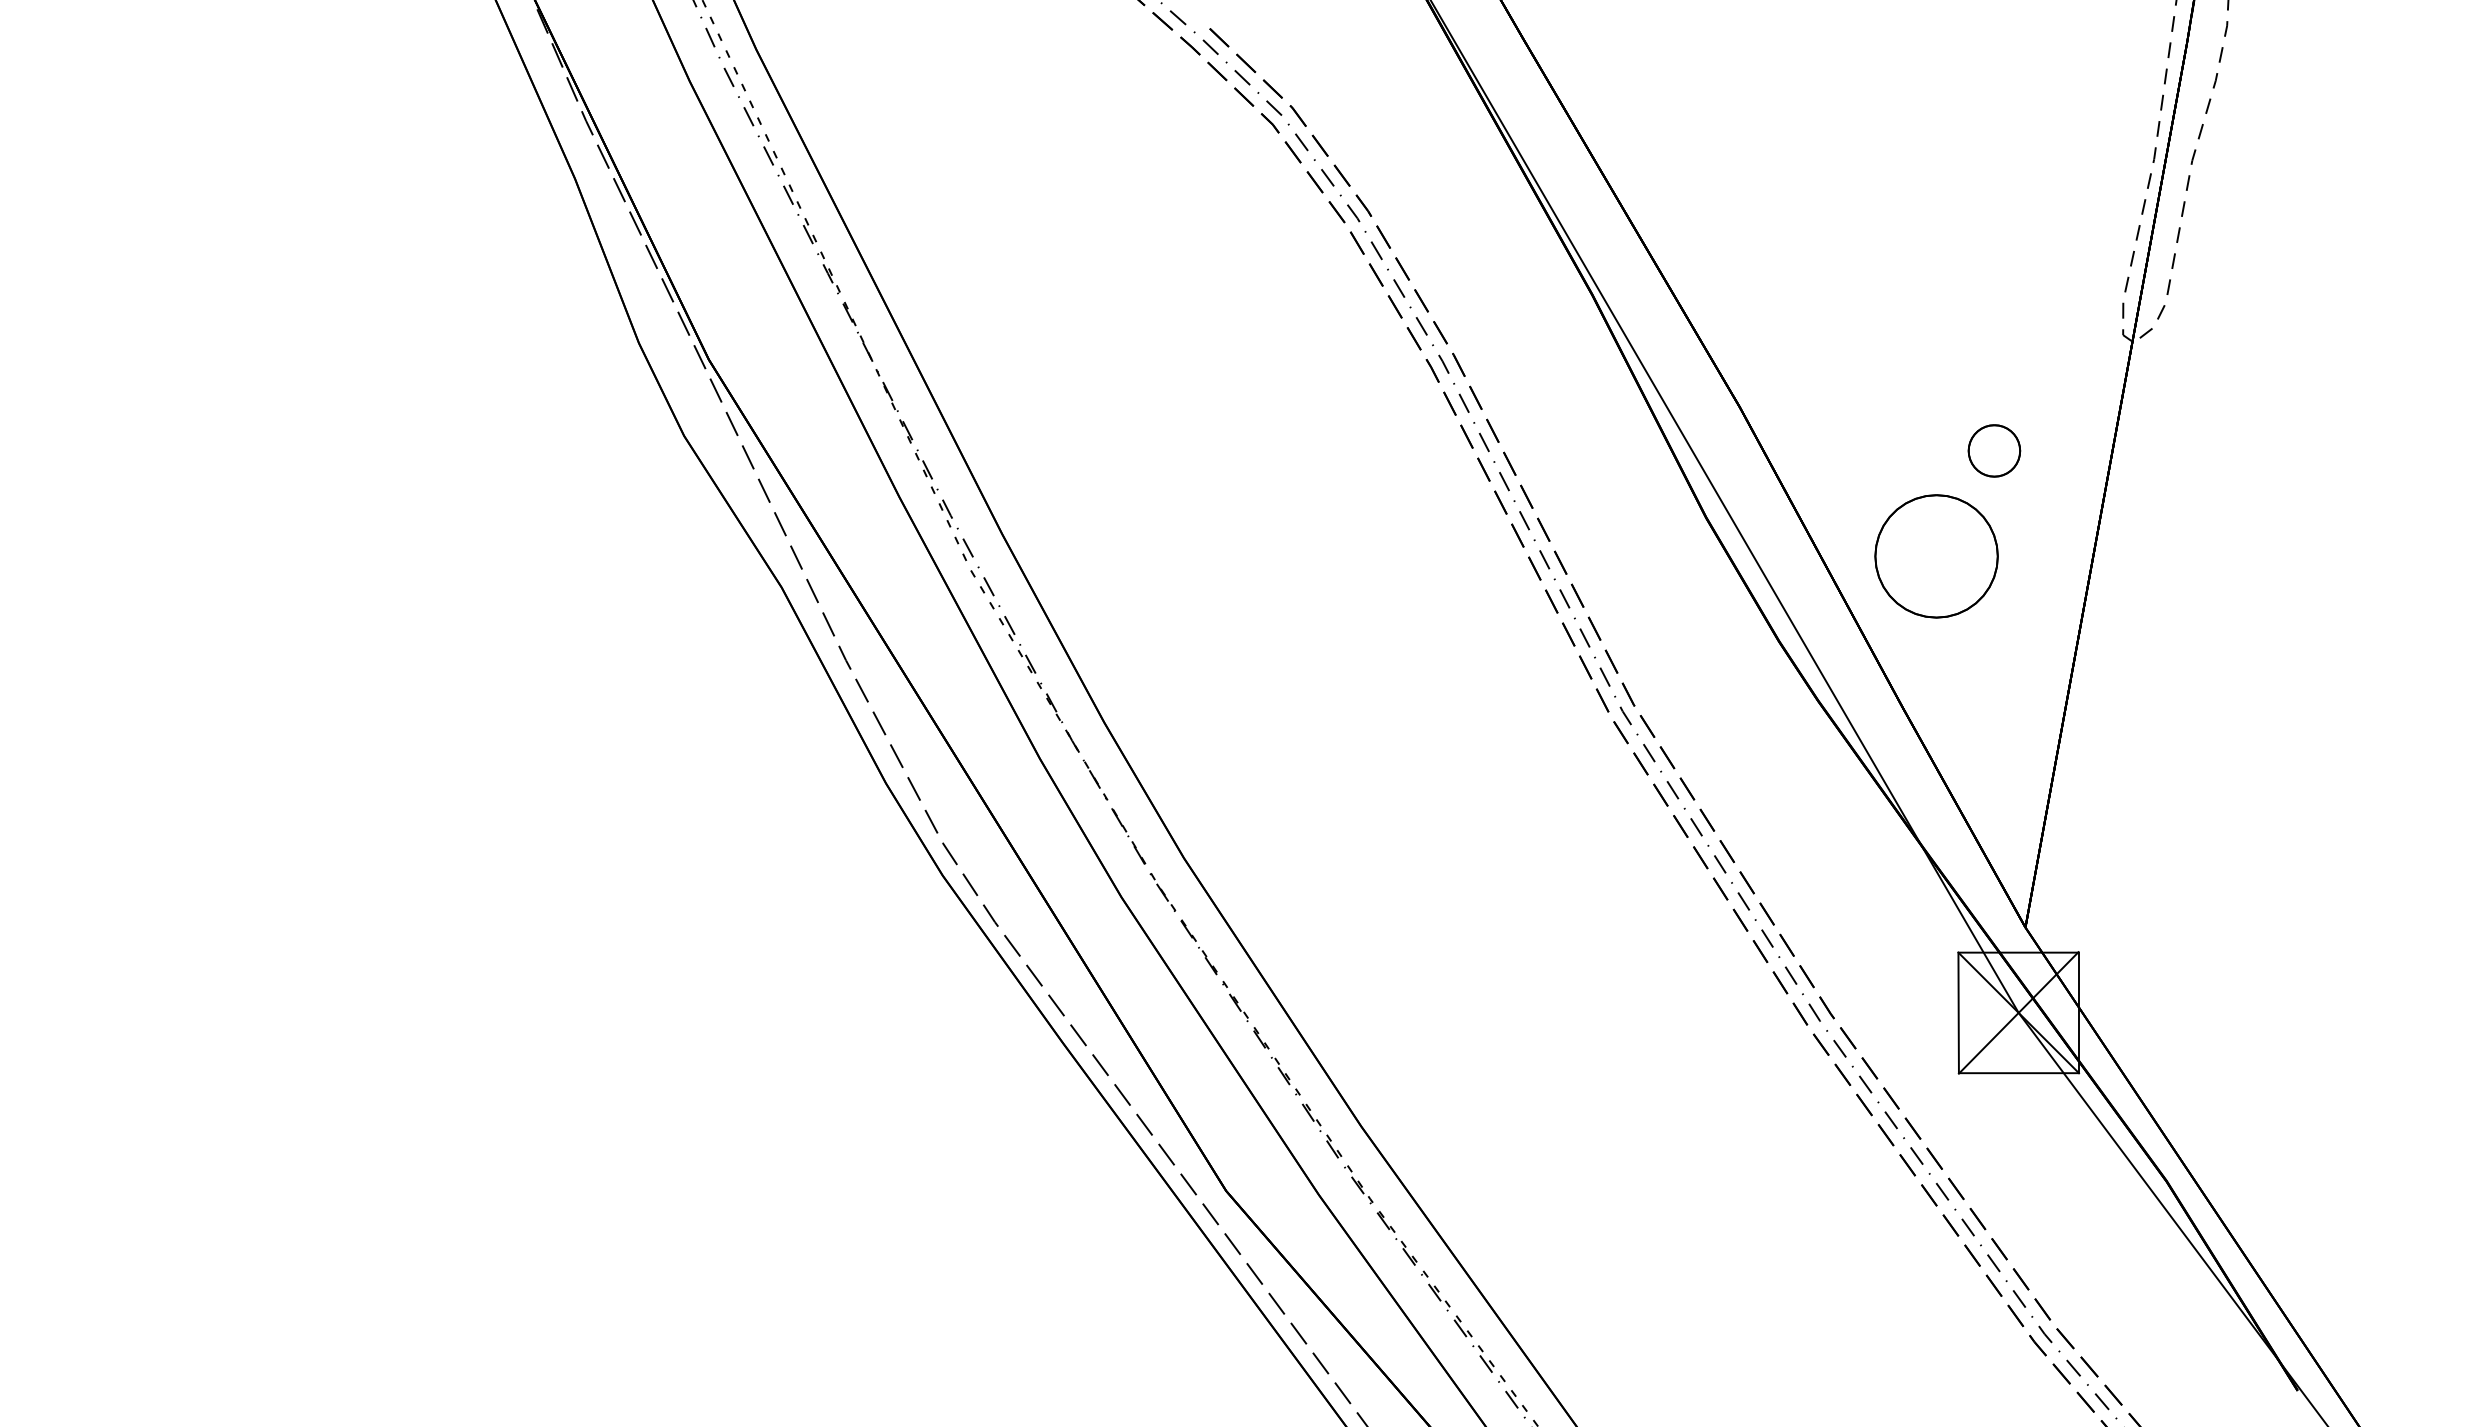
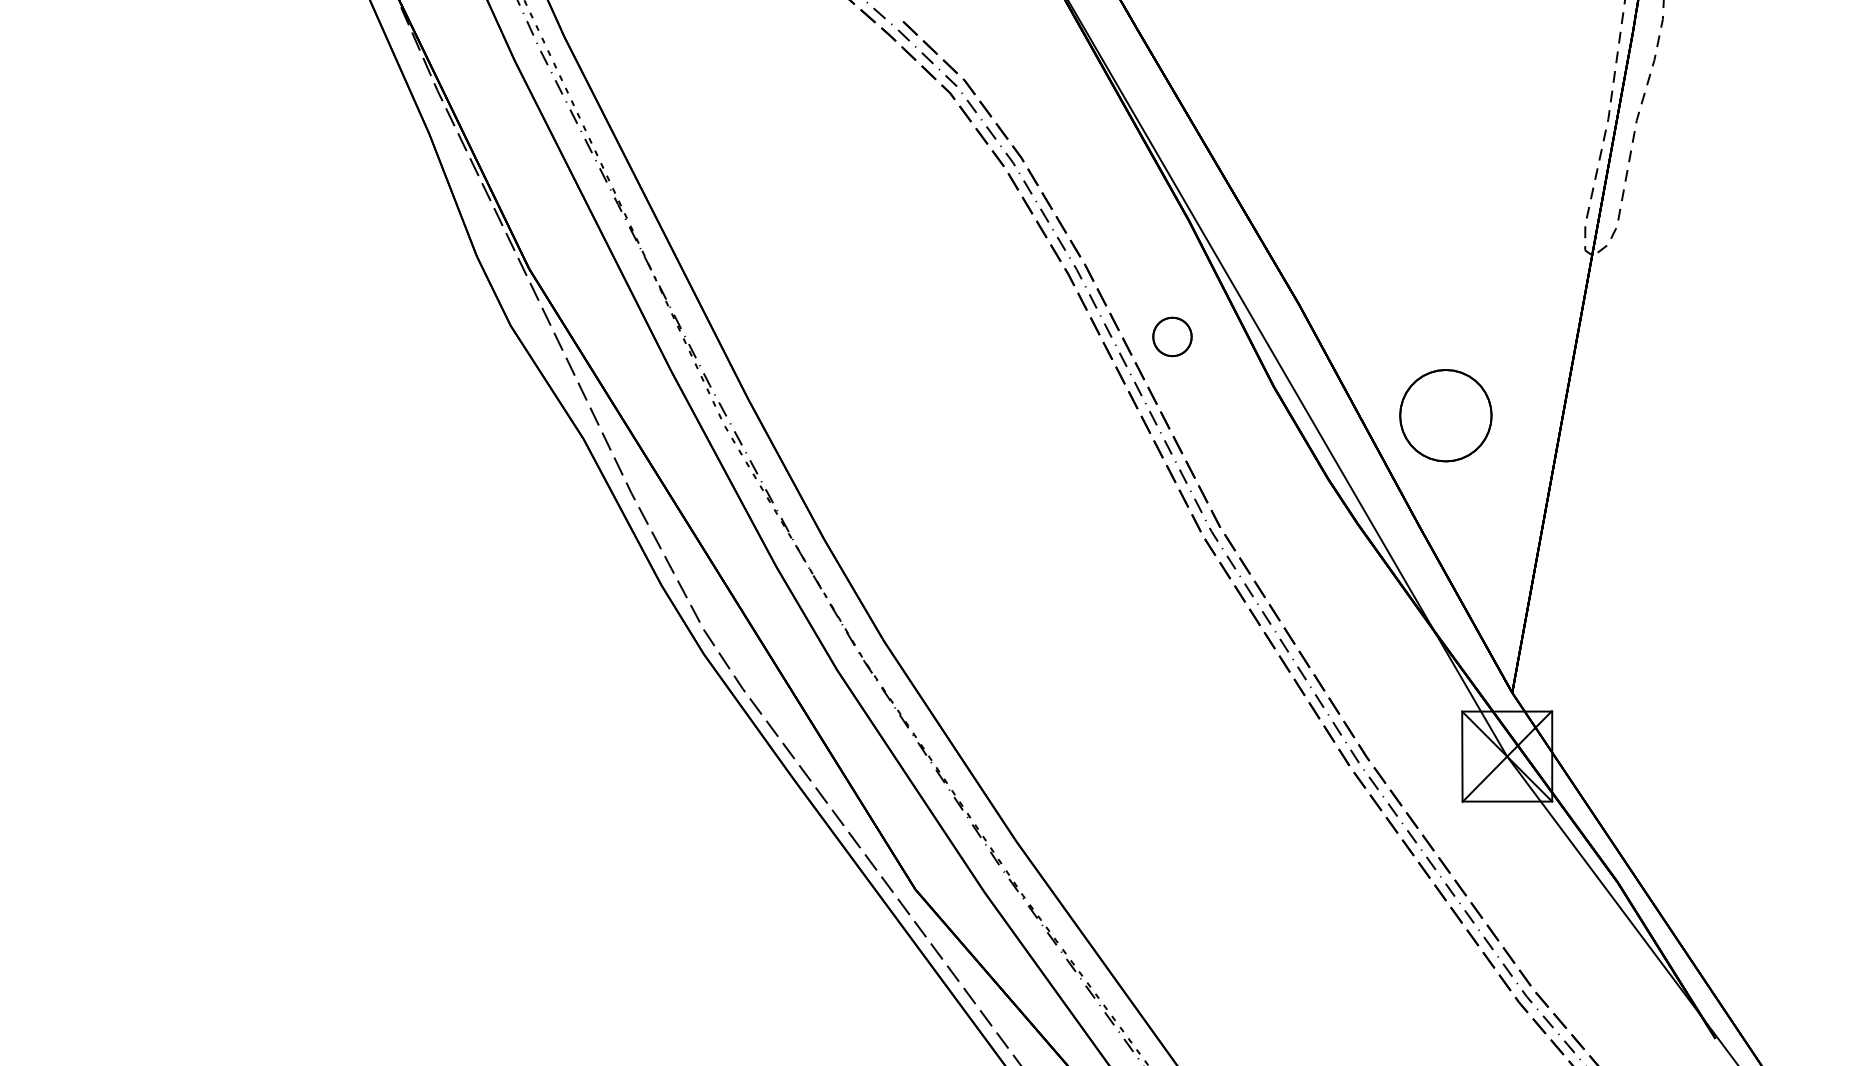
part: (1994, 450) -> (1172, 336), moved

